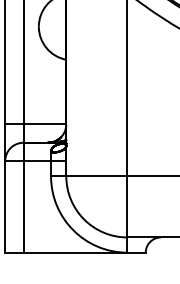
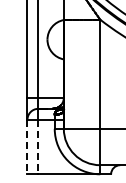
line: (5, 207) -> (27, 147), solid -> dashed
line: (23, 207) -> (38, 147), solid -> dashed

